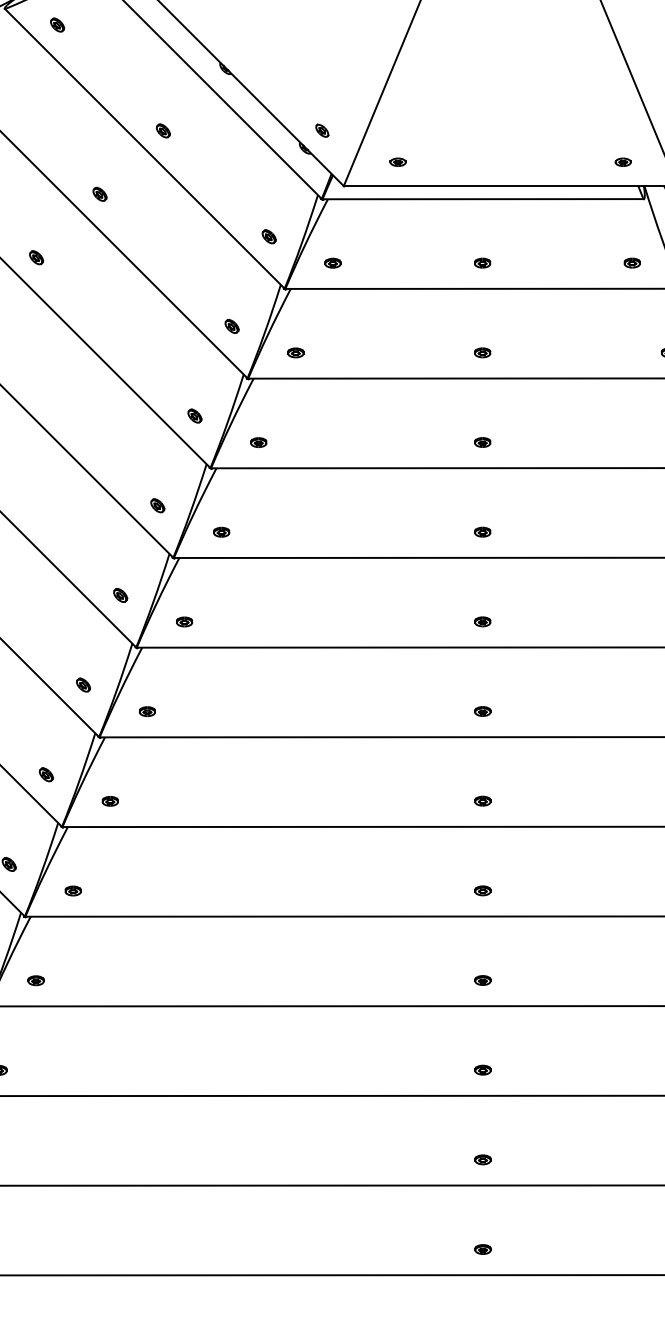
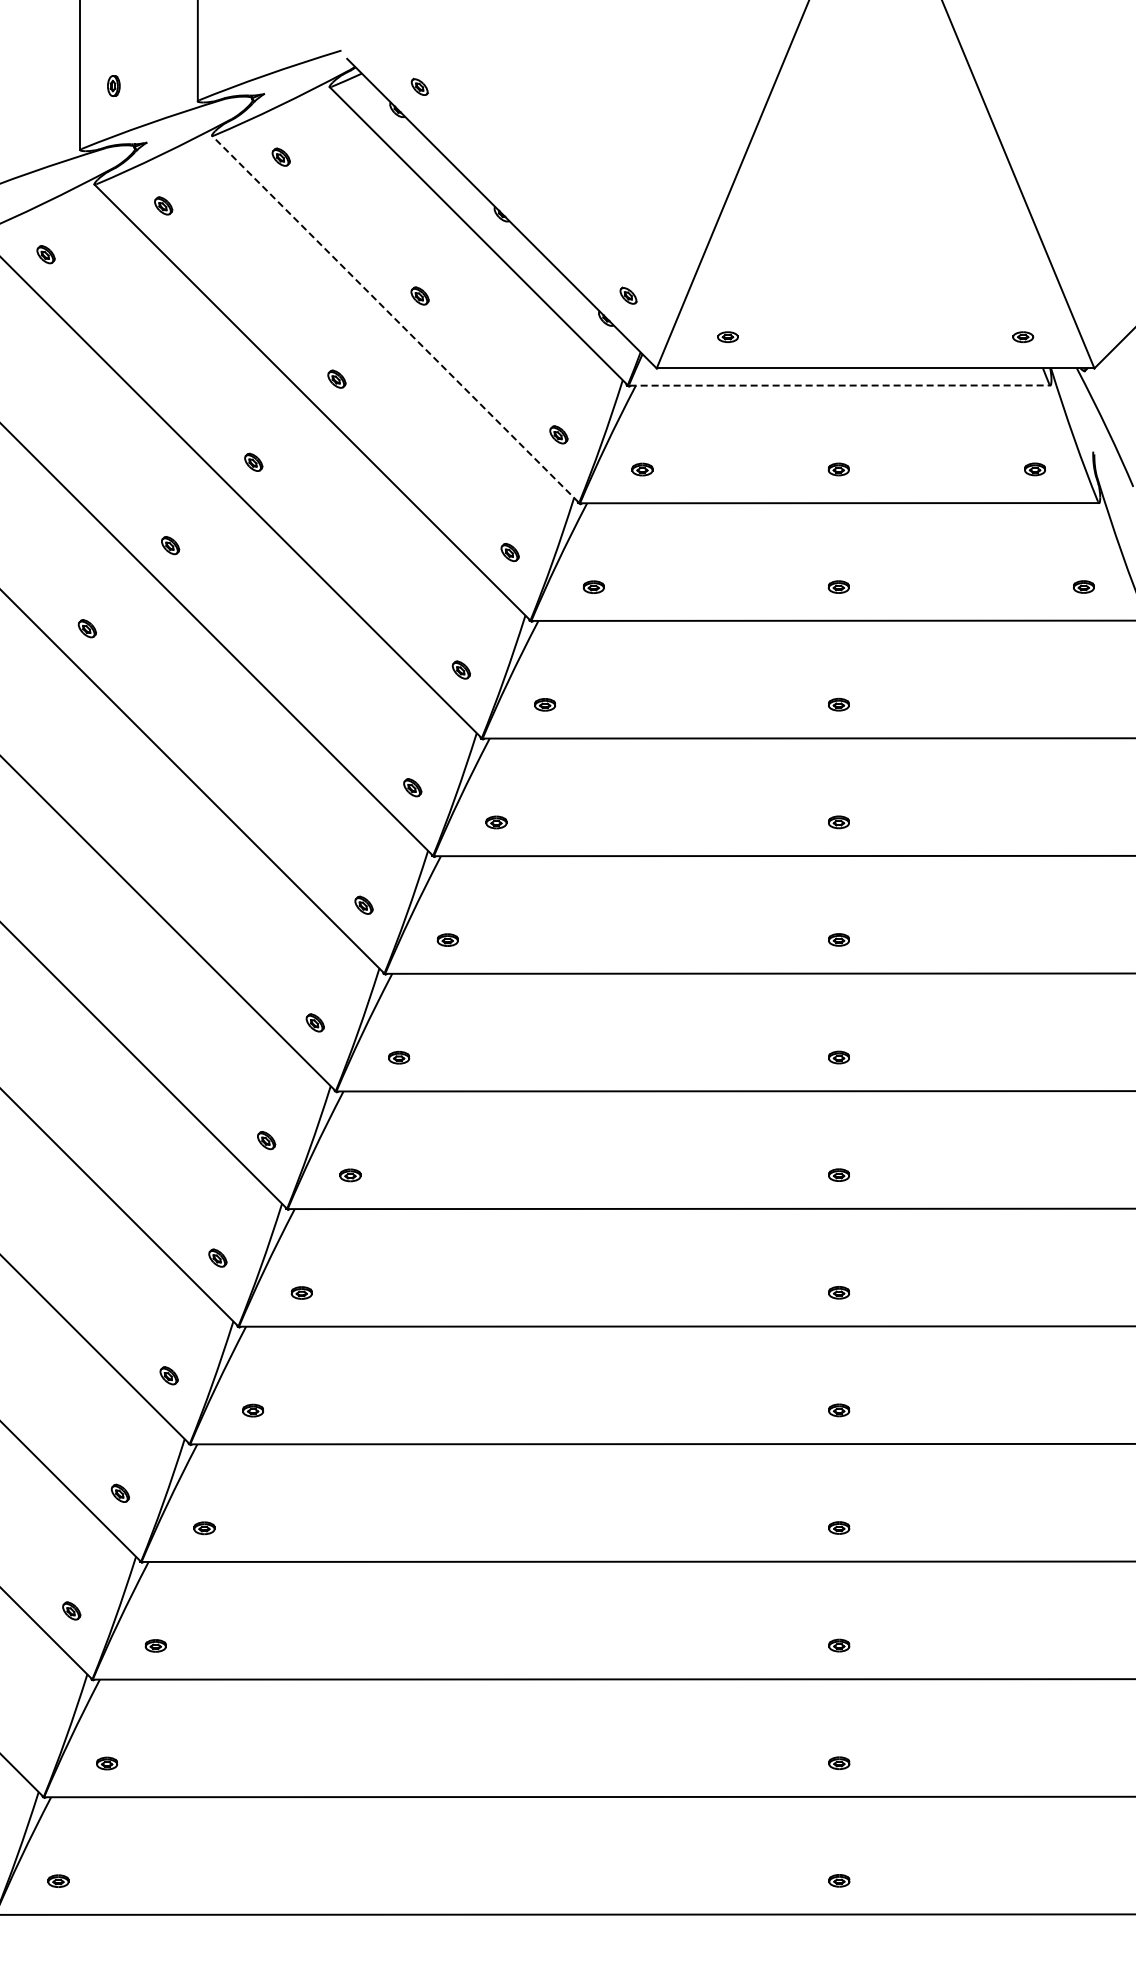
line: (143, 148) -> (394, 318), solid -> dashed
line: (483, 199) -> (840, 385), solid -> dashed

